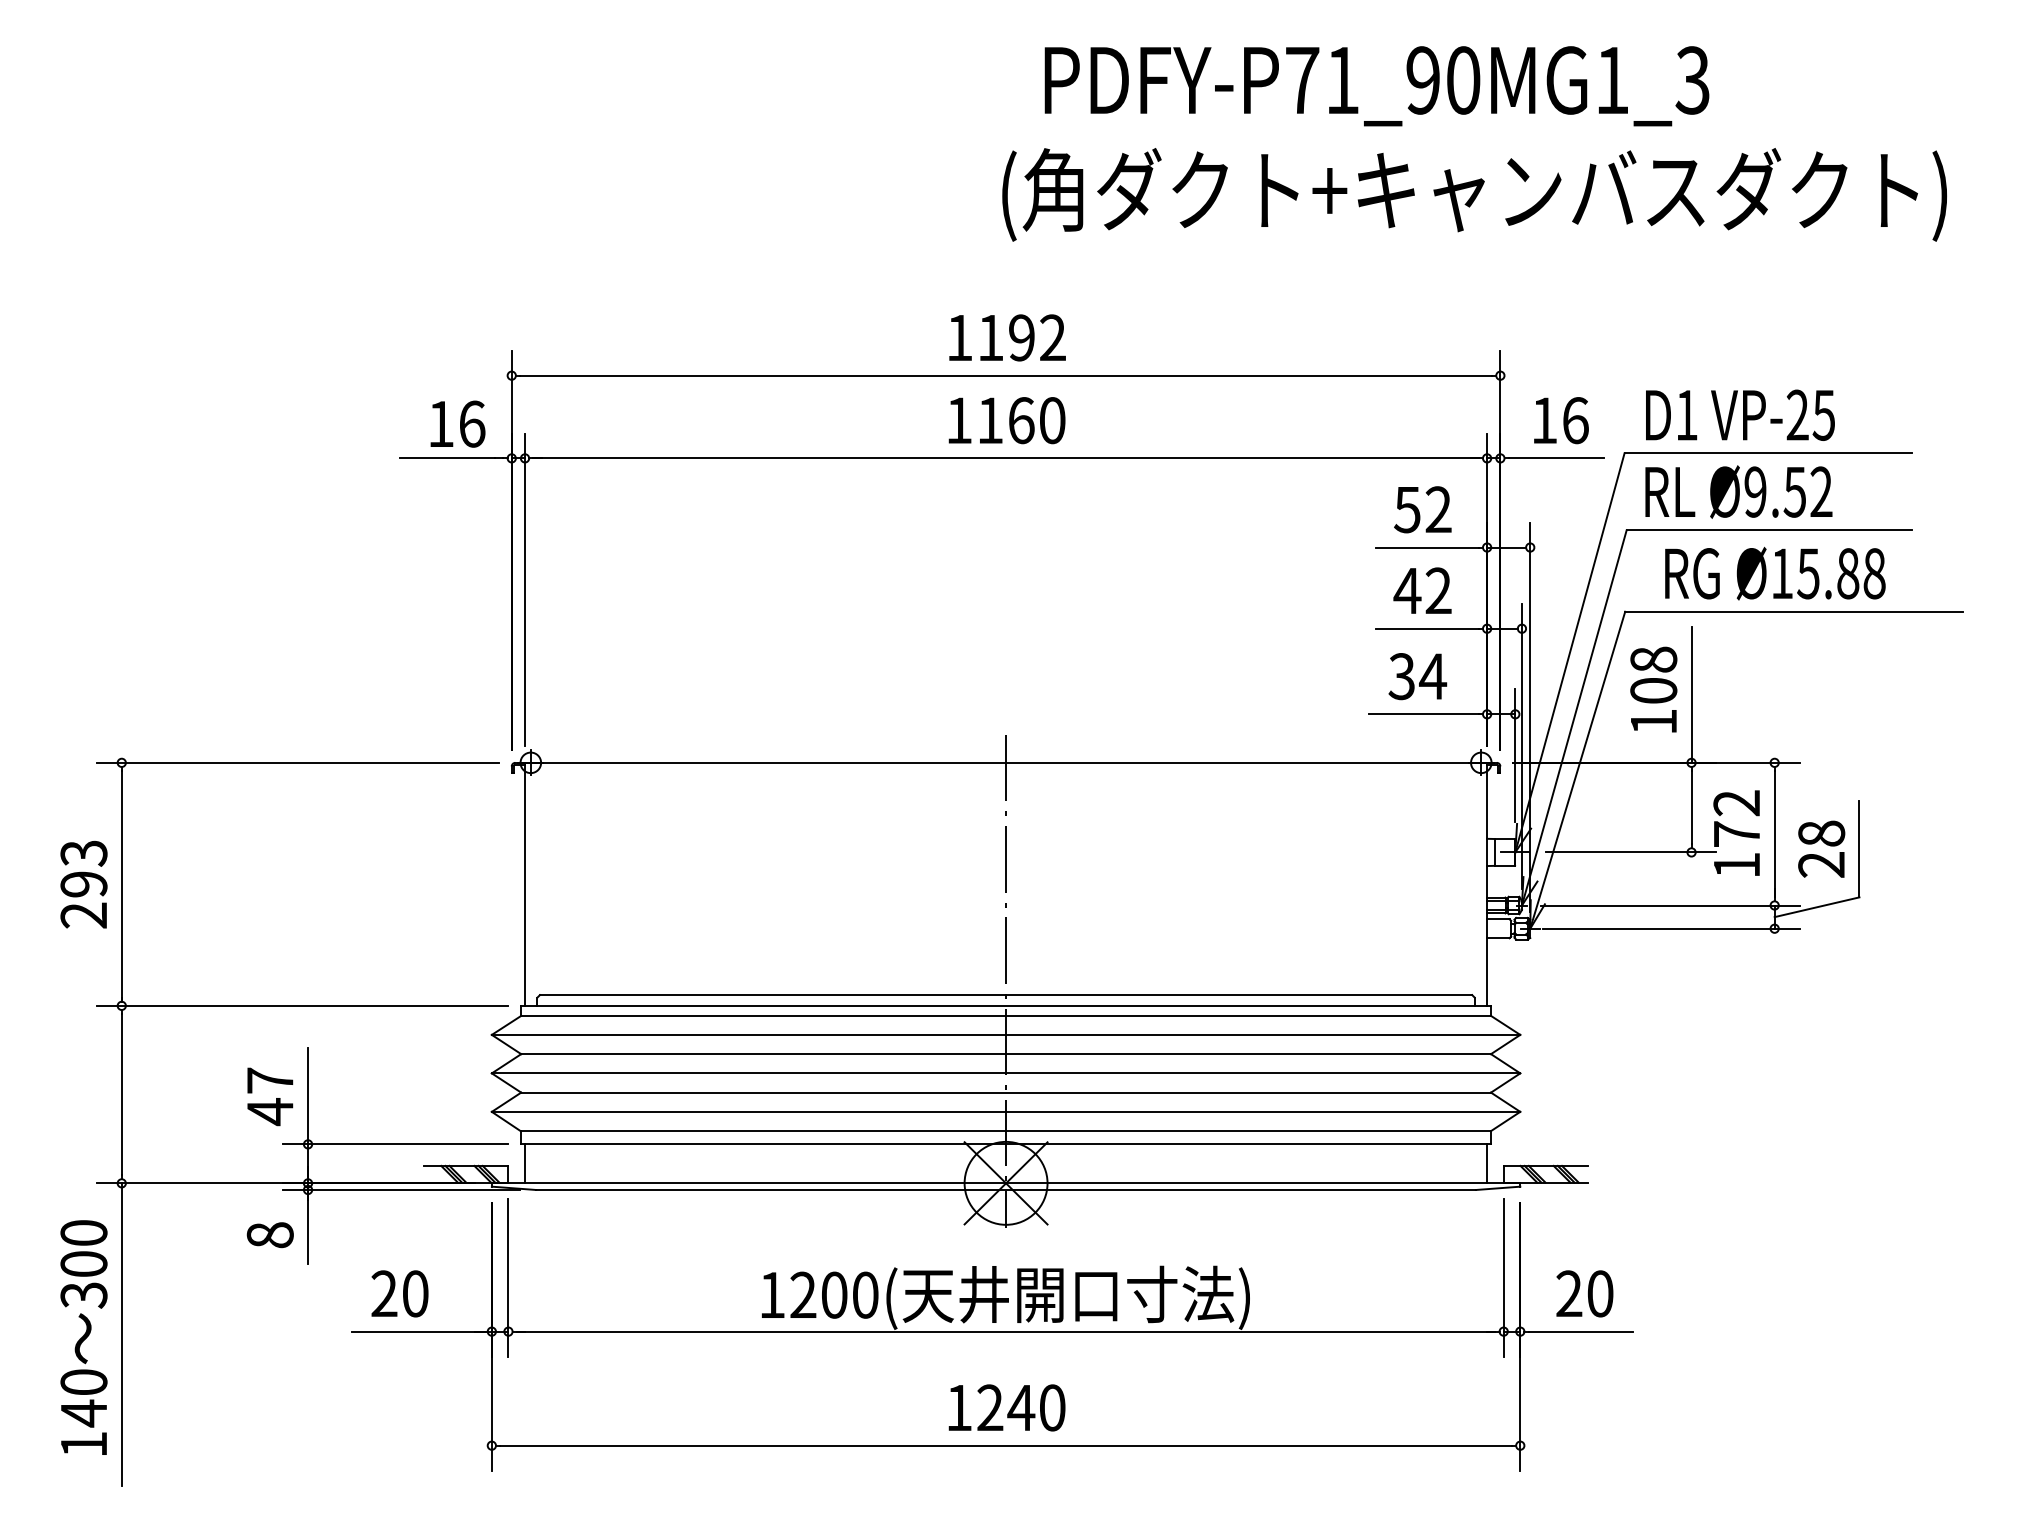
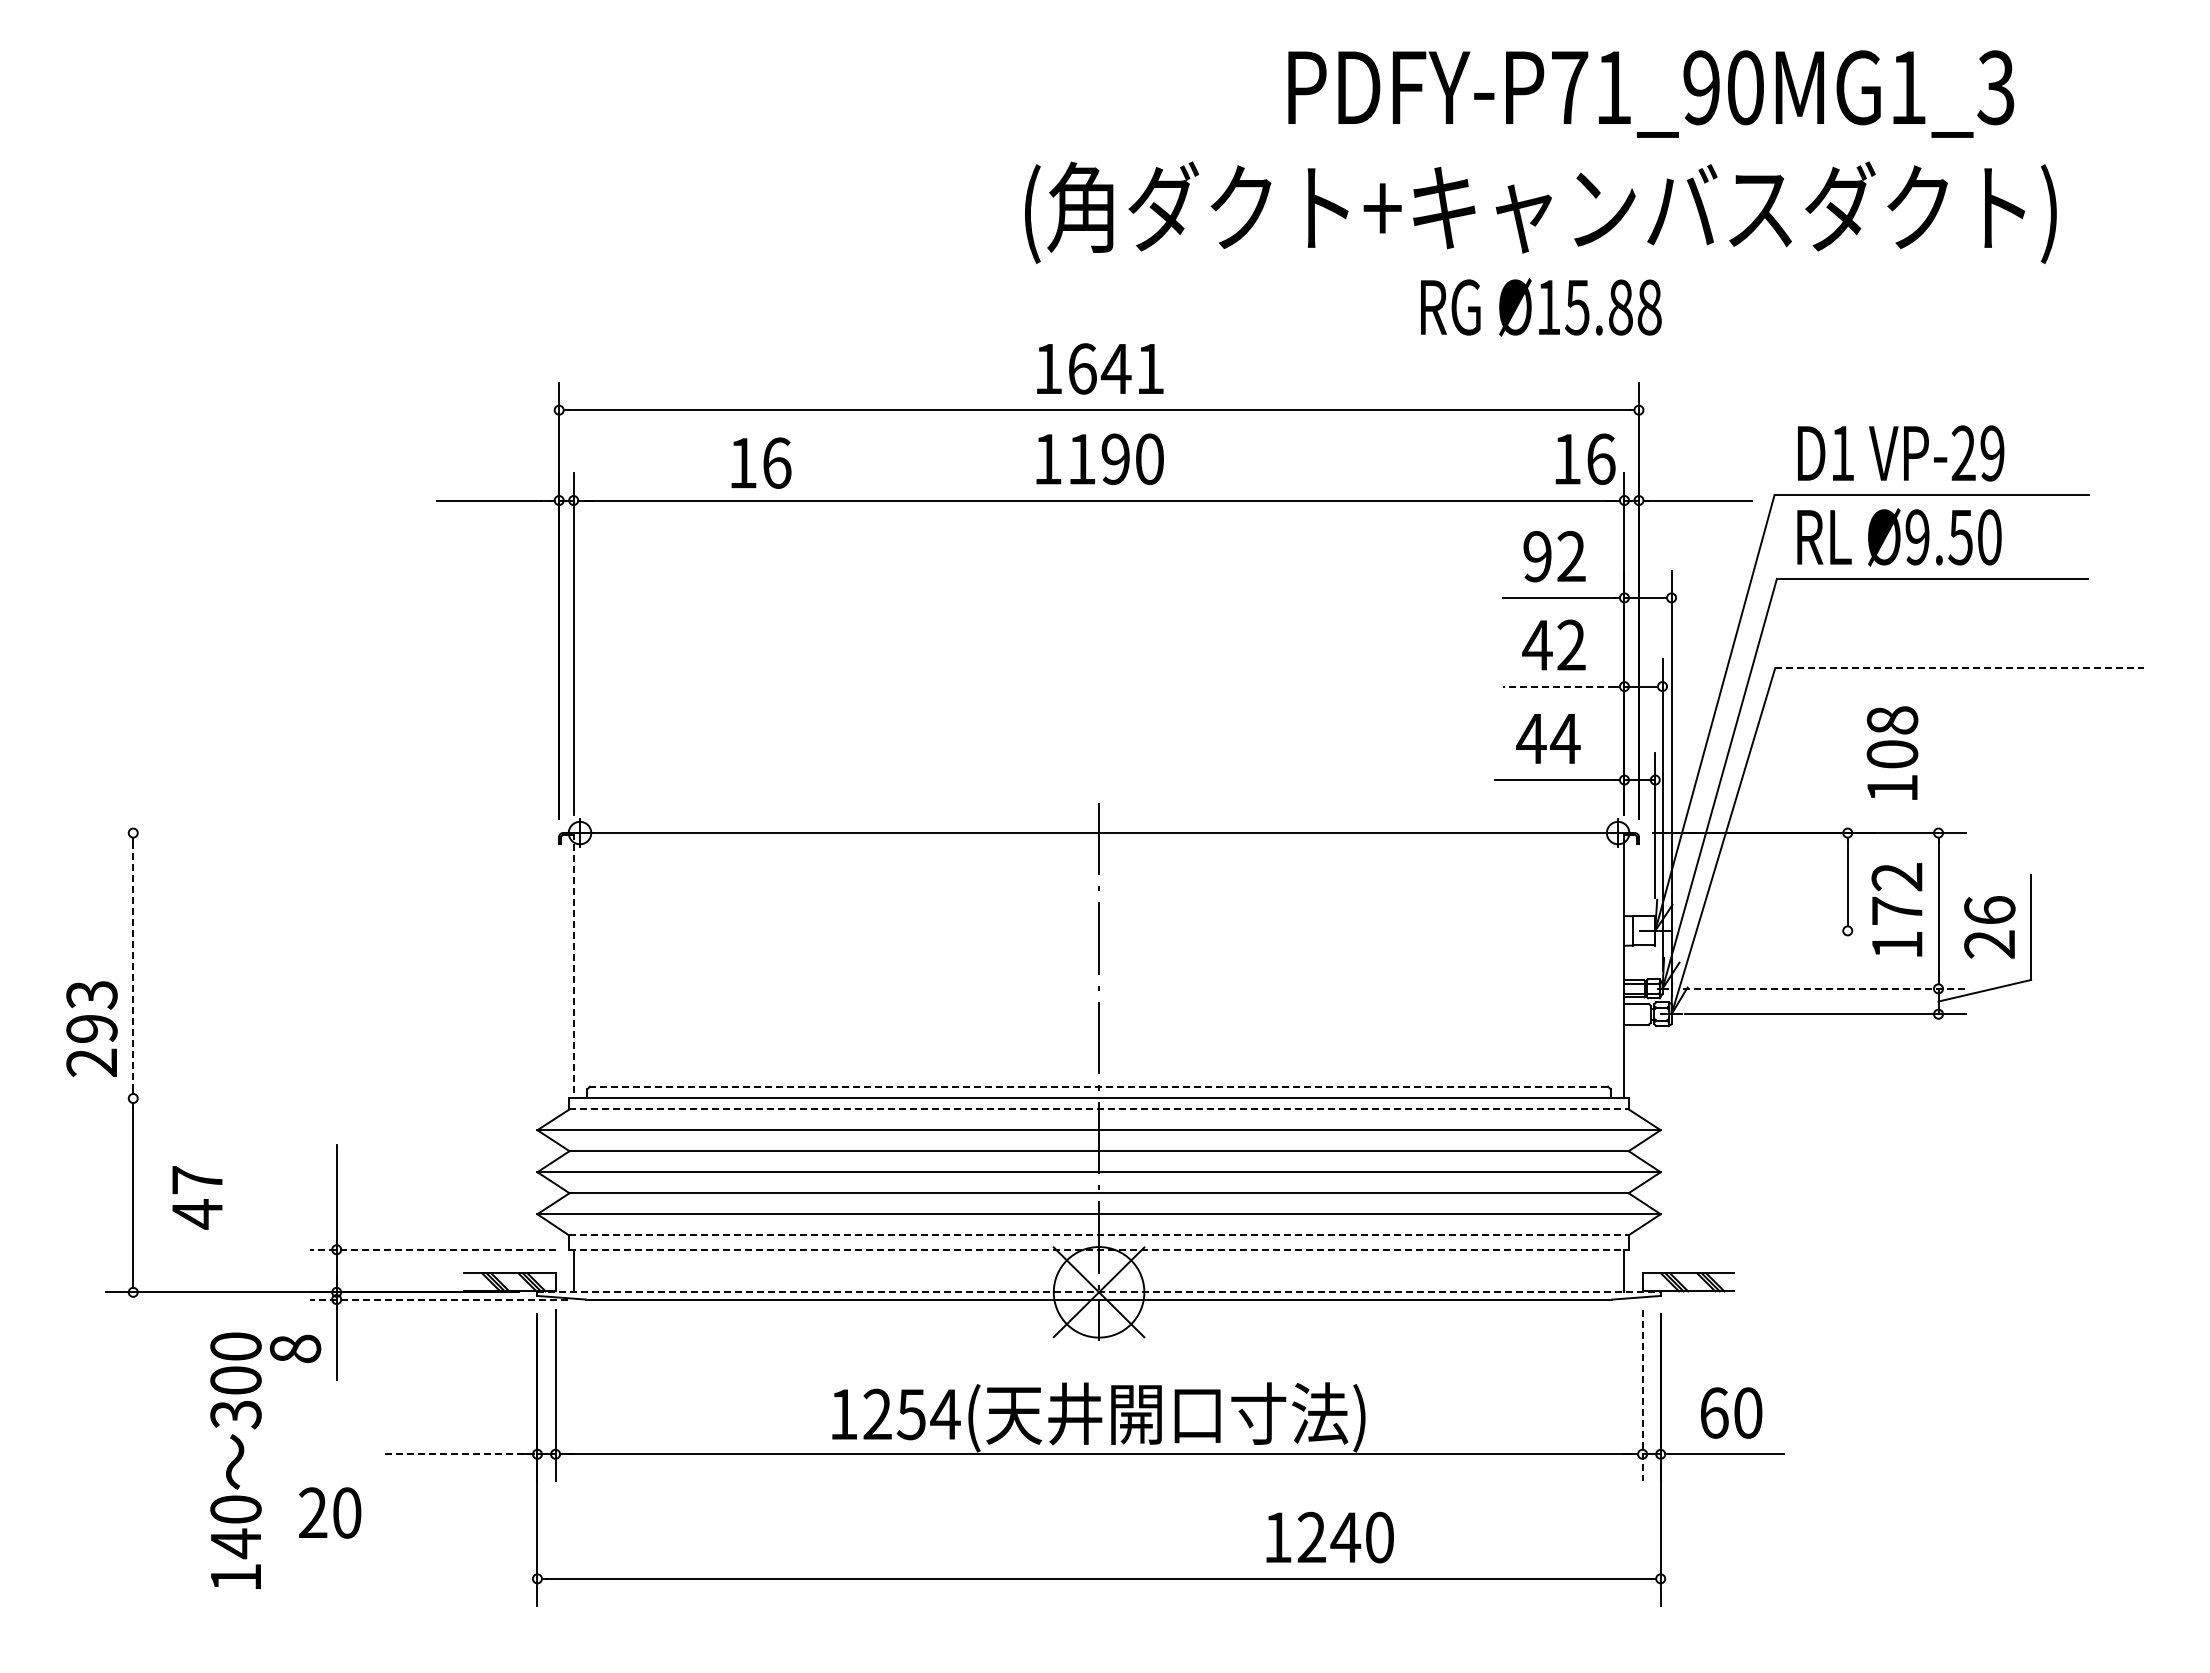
text: (1377, 85) -> (1651, 93), moved
text: (1474, 194) -> (1540, 212), moved
text: (1022, 337) -> (1116, 368), 1192 -> 1641
text: (1823, 415) -> (1991, 453), VP-25 -> VP-29
text: (1561, 419) -> (1585, 458), moved
text: (1021, 420) -> (1115, 459), 1160 -> 1190
text: (458, 423) -> (761, 462), moved
text: (1821, 492) -> (1989, 537), Ø9.52 -> Ø9.50
text: (1406, 509) -> (1536, 556), 52 -> 92
text: (1775, 573) -> (1541, 307), moved
line: (1793, 612) -> (1959, 668), solid -> dashed
line: (1426, 628) -> (1558, 686), solid -> dashed
text: (1402, 676) -> (1531, 738), 34 -> 44
text: (1653, 689) -> (1892, 752), moved
line: (1691, 694) -> (1847, 758), removed
line: (297, 763) -> (325, 833), removed
text: (1821, 833) -> (1989, 910), 28 -> 26
line: (1630, 852) -> (1781, 930), removed
text: (83, 884) -> (91, 1028), moved
line: (524, 884) -> (573, 965), solid -> dashed
line: (121, 885) -> (133, 966), solid -> dashed
line: (1670, 905) -> (1824, 988), solid -> dashed
line: (1005, 994) -> (1098, 1086), solid -> dashed
line: (302, 1005) -> (330, 1098), removed
line: (1005, 1015) -> (1098, 1109), solid -> dashed
text: (270, 1096) -> (197, 1197), moved
line: (1005, 1131) -> (1098, 1235), solid -> dashed
line: (395, 1144) -> (432, 1249), solid -> dashed
line: (1005, 1144) -> (1098, 1249), solid -> dashed
line: (1006, 1183) -> (1099, 1292), solid -> dashed
line: (401, 1189) -> (438, 1299), solid -> dashed
line: (1503, 1277) -> (1642, 1395), solid -> dashed
text: (400, 1293) -> (330, 1512), moved
text: (1569, 1293) -> (1714, 1412), 20 -> 60
text: (849, 1295) -> (928, 1414), 1200( -> 1254(
line: (422, 1331) -> (461, 1454), solid -> dashed
line: (121, 1334) -> (133, 1457), removed
text: (83, 1337) -> (235, 1460), moved
text: (1006, 1407) -> (1329, 1537), moved

